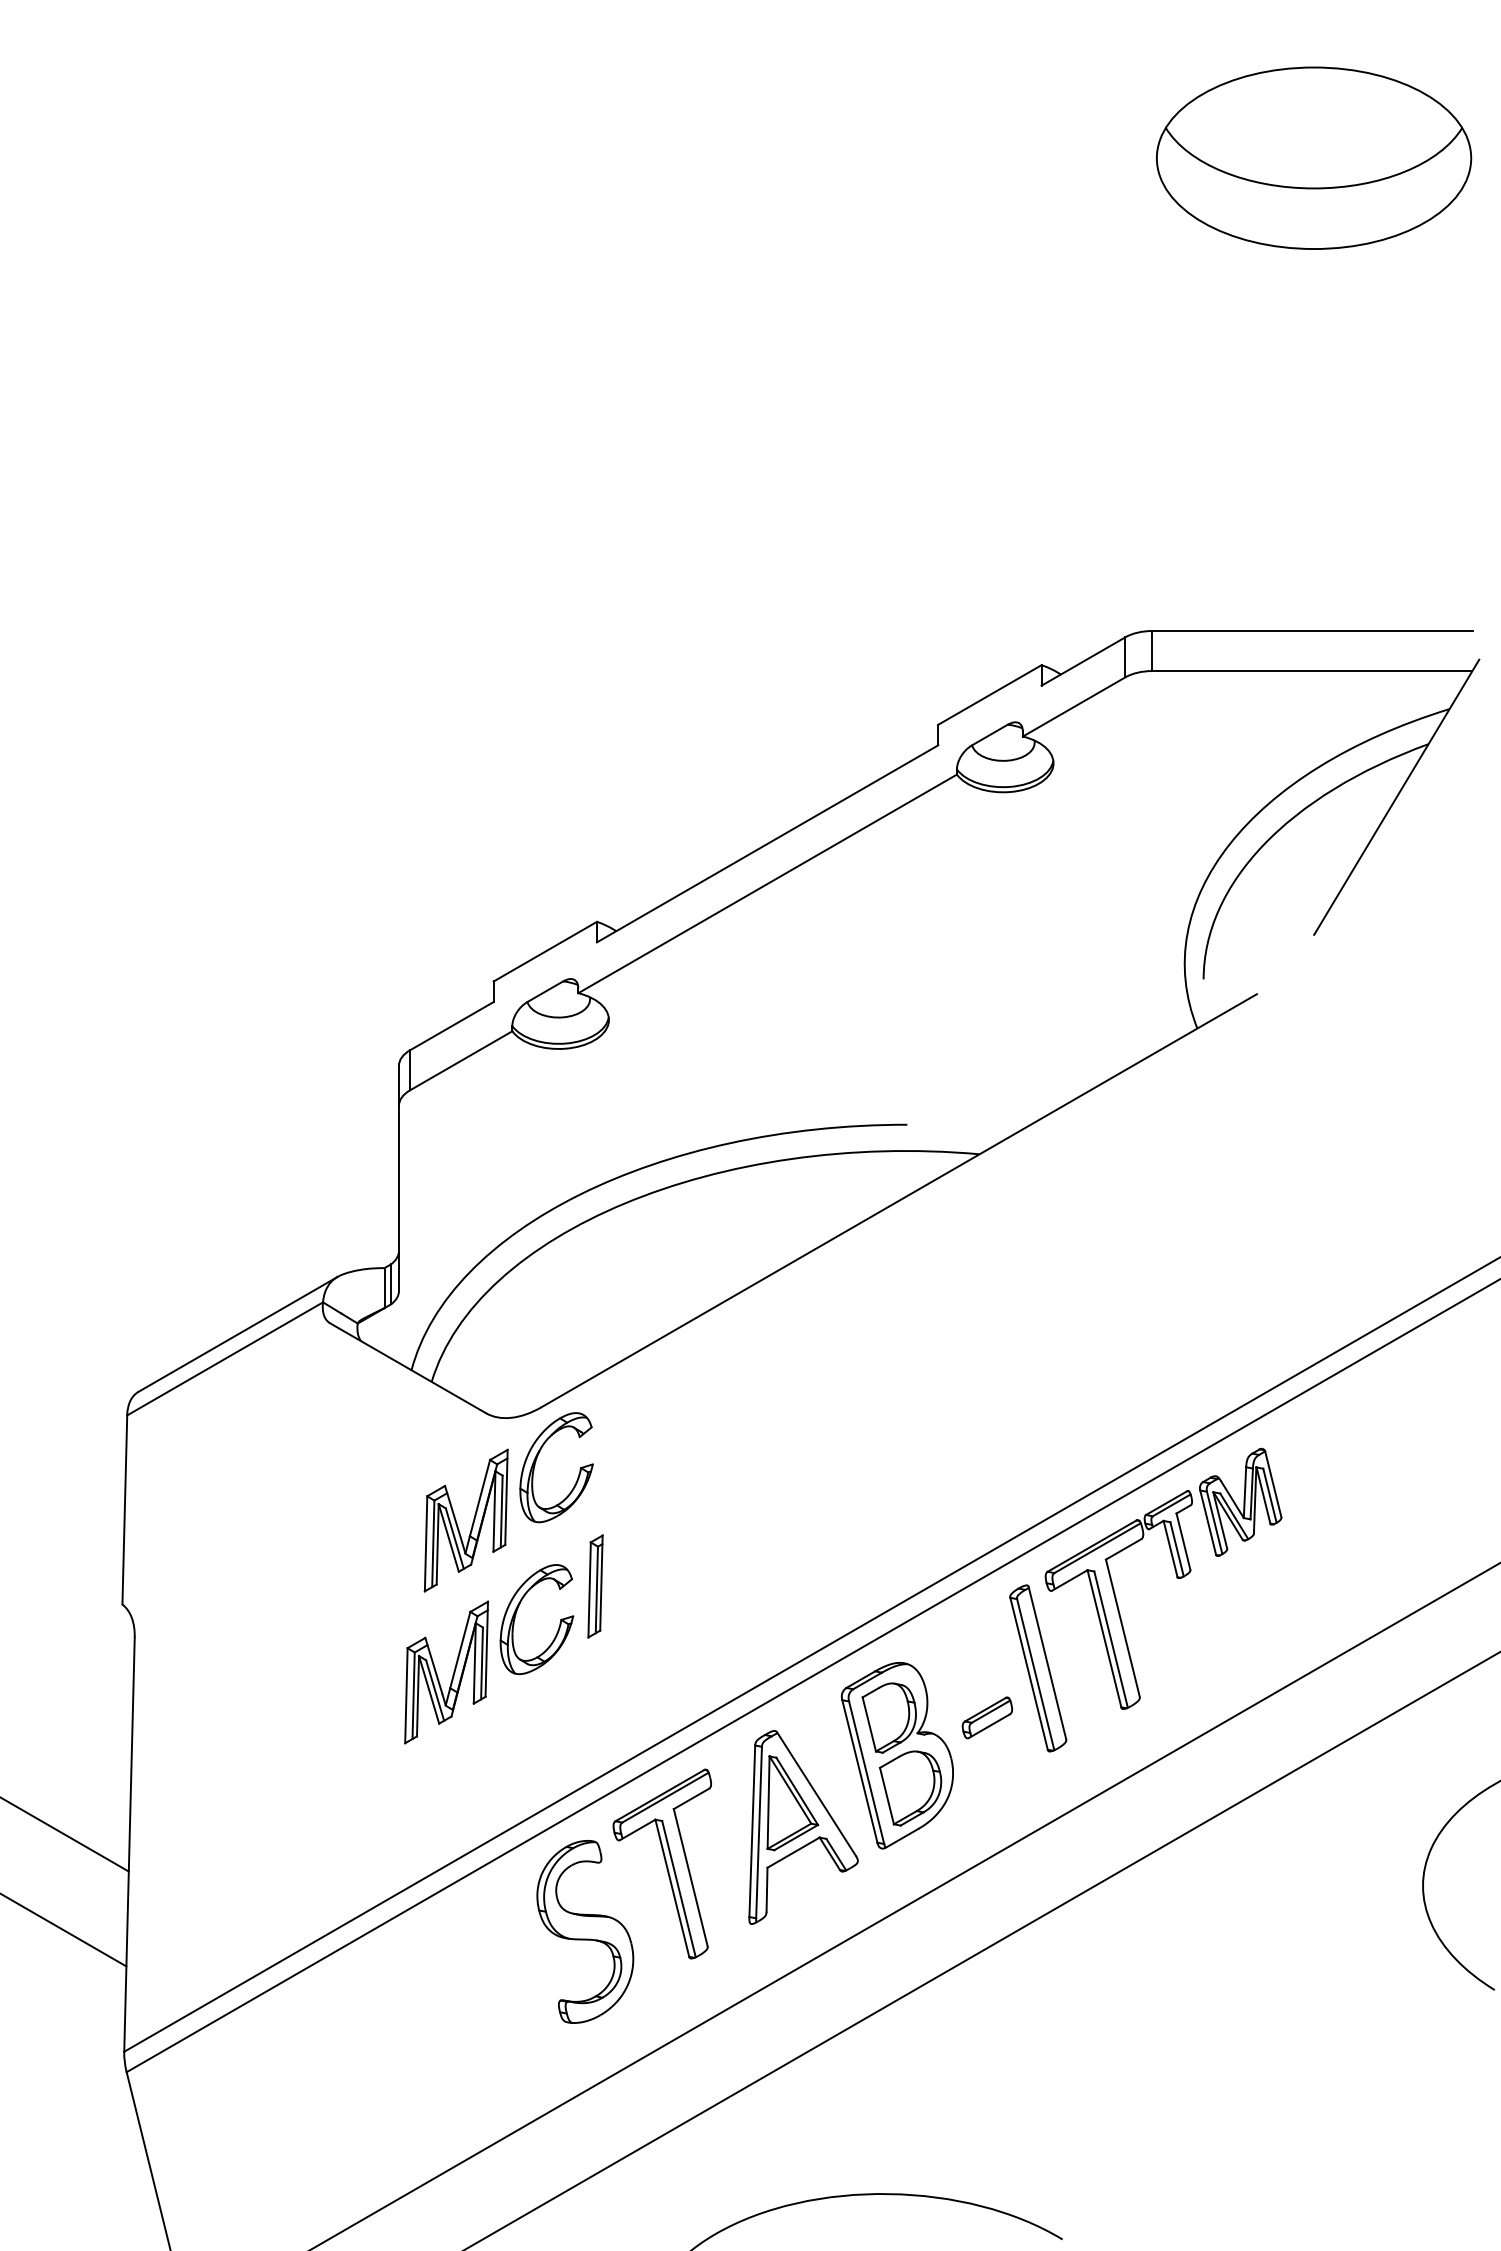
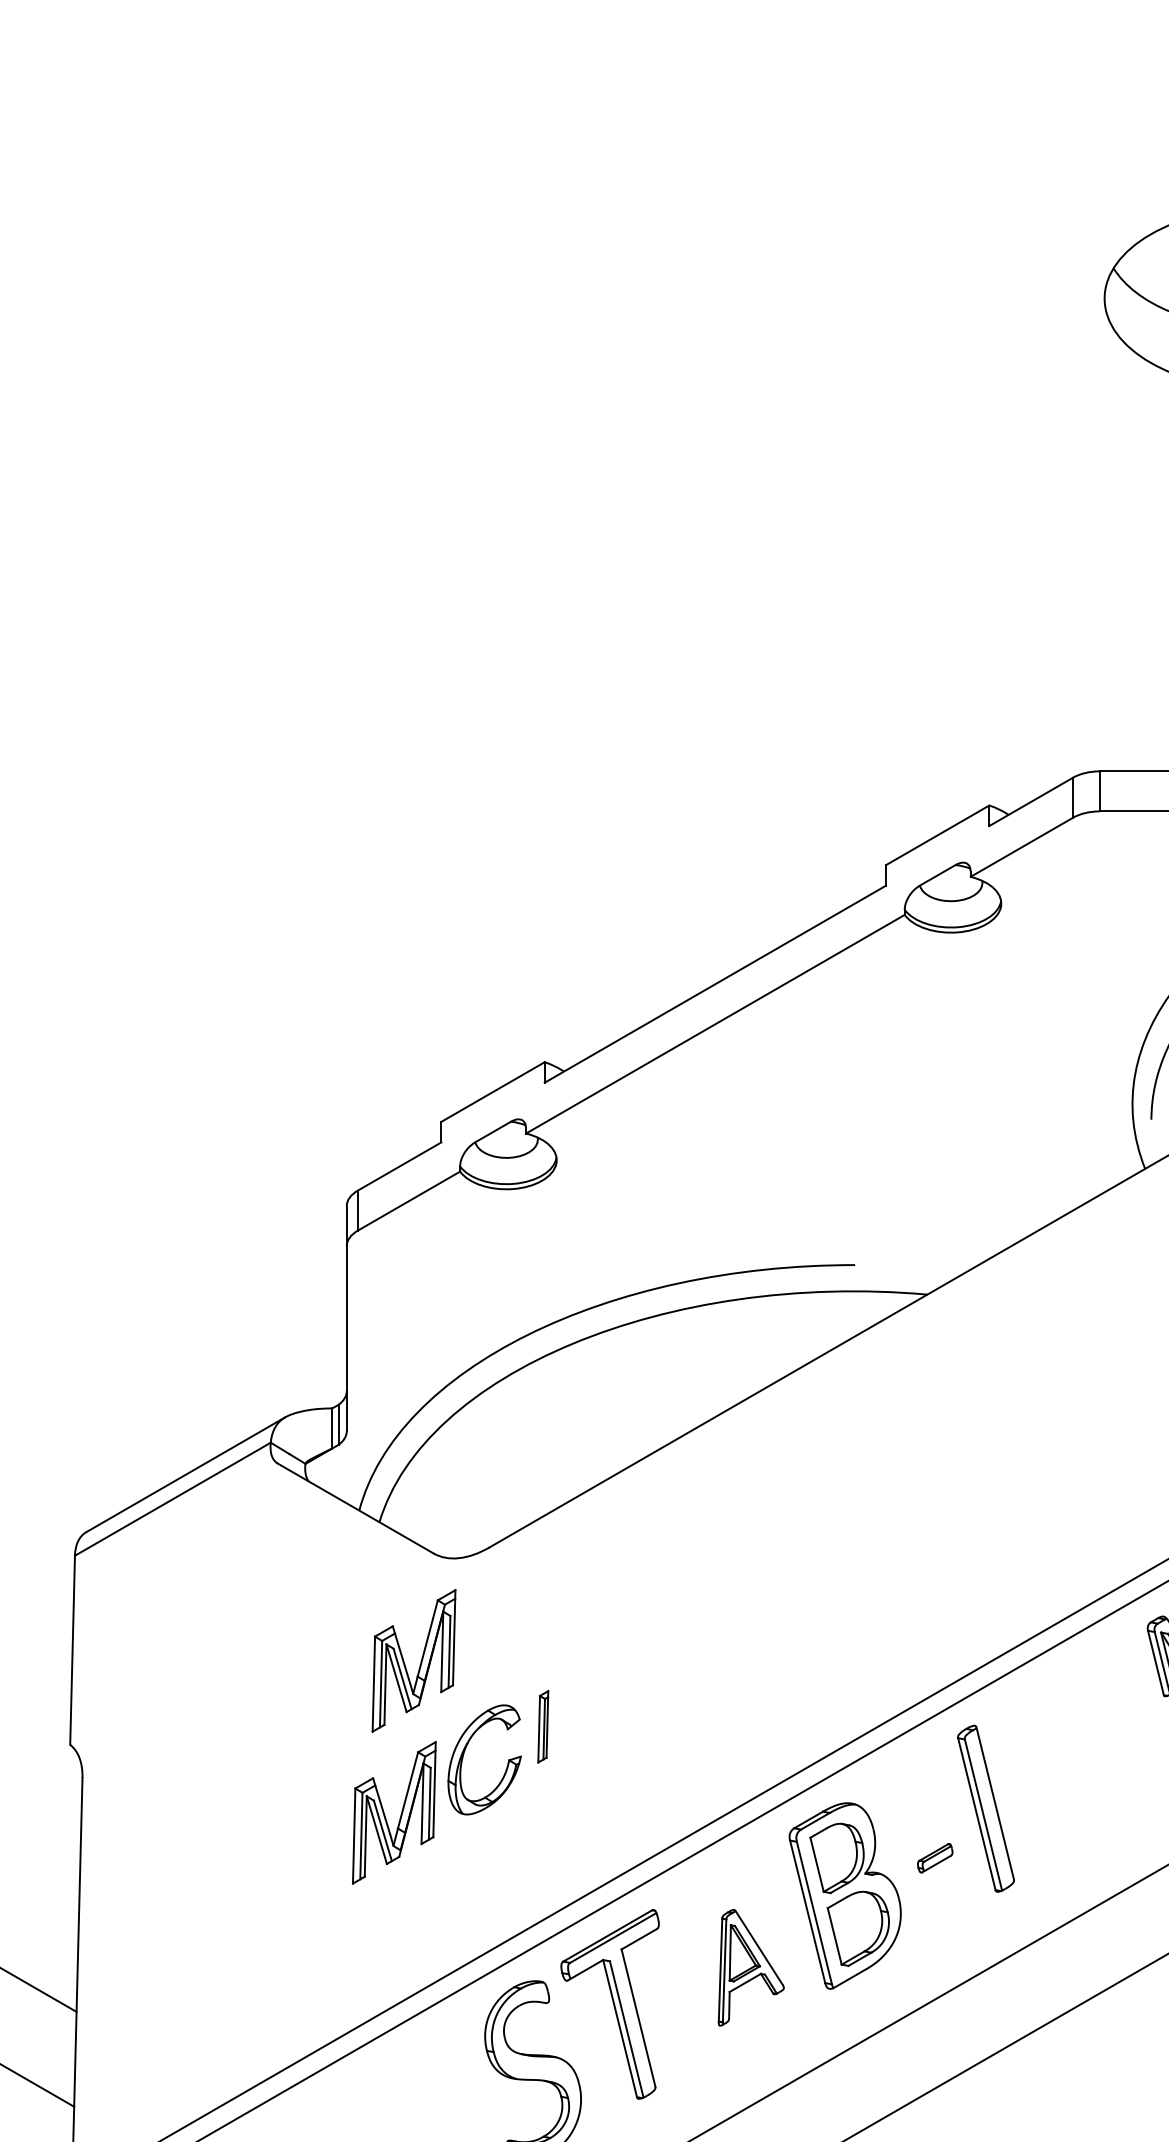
part: (536, 1461) -> (484, 1601), removed
part: (595, 1586) -> (543, 1726), size x0.7
part: (1118, 1599) -> (1066, 1739), removed
part: (987, 1717) -> (935, 1857), size x0.7
part: (803, 1827) -> (751, 1967), size x0.6

